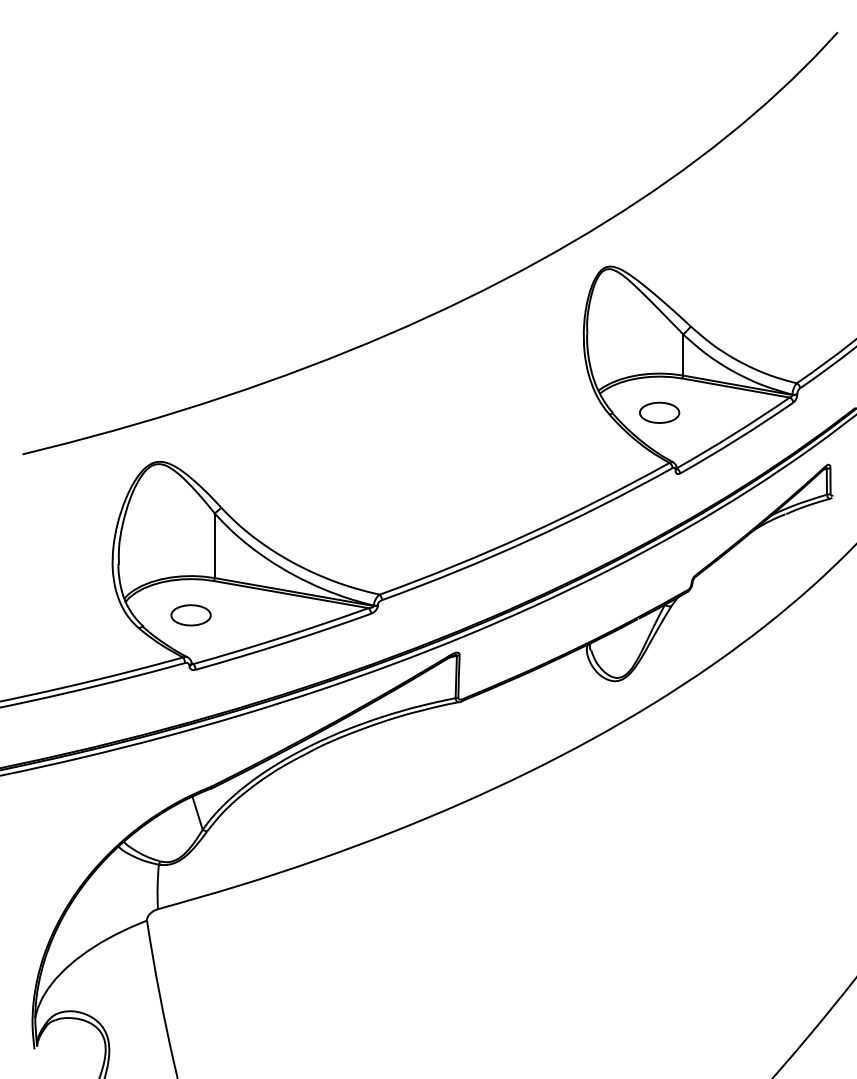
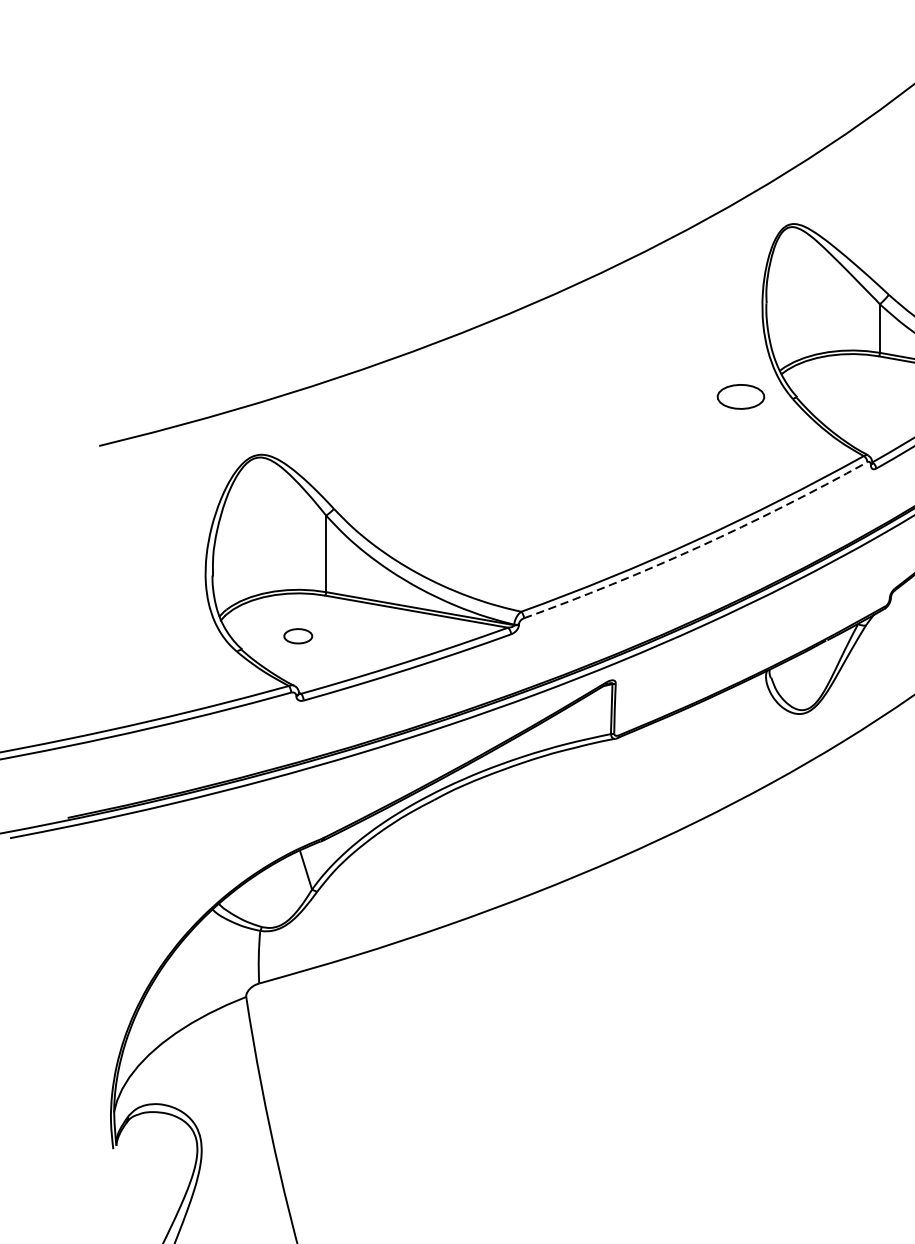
part: (659, 412) -> (740, 396), moved
arc: (529, 539) -> (698, 546), solid -> dashed
part: (190, 615) -> (297, 636), size x0.6

